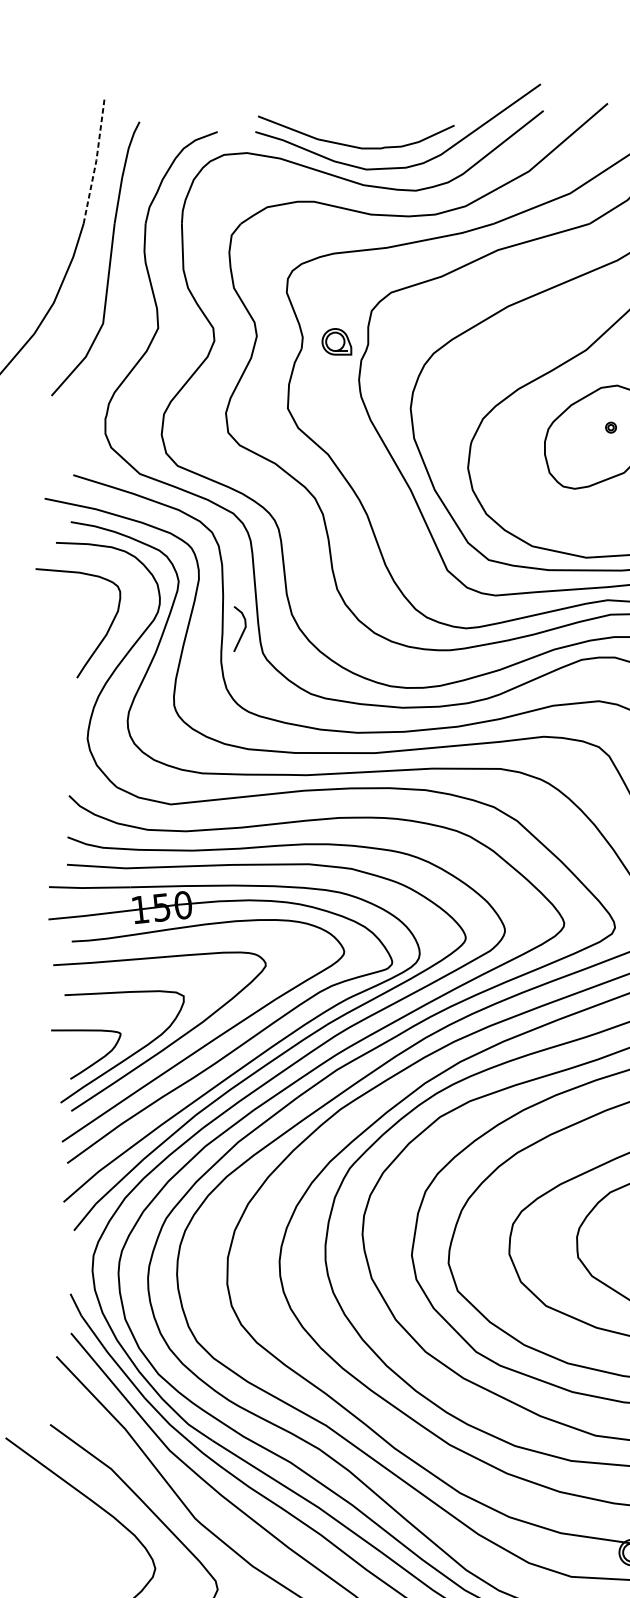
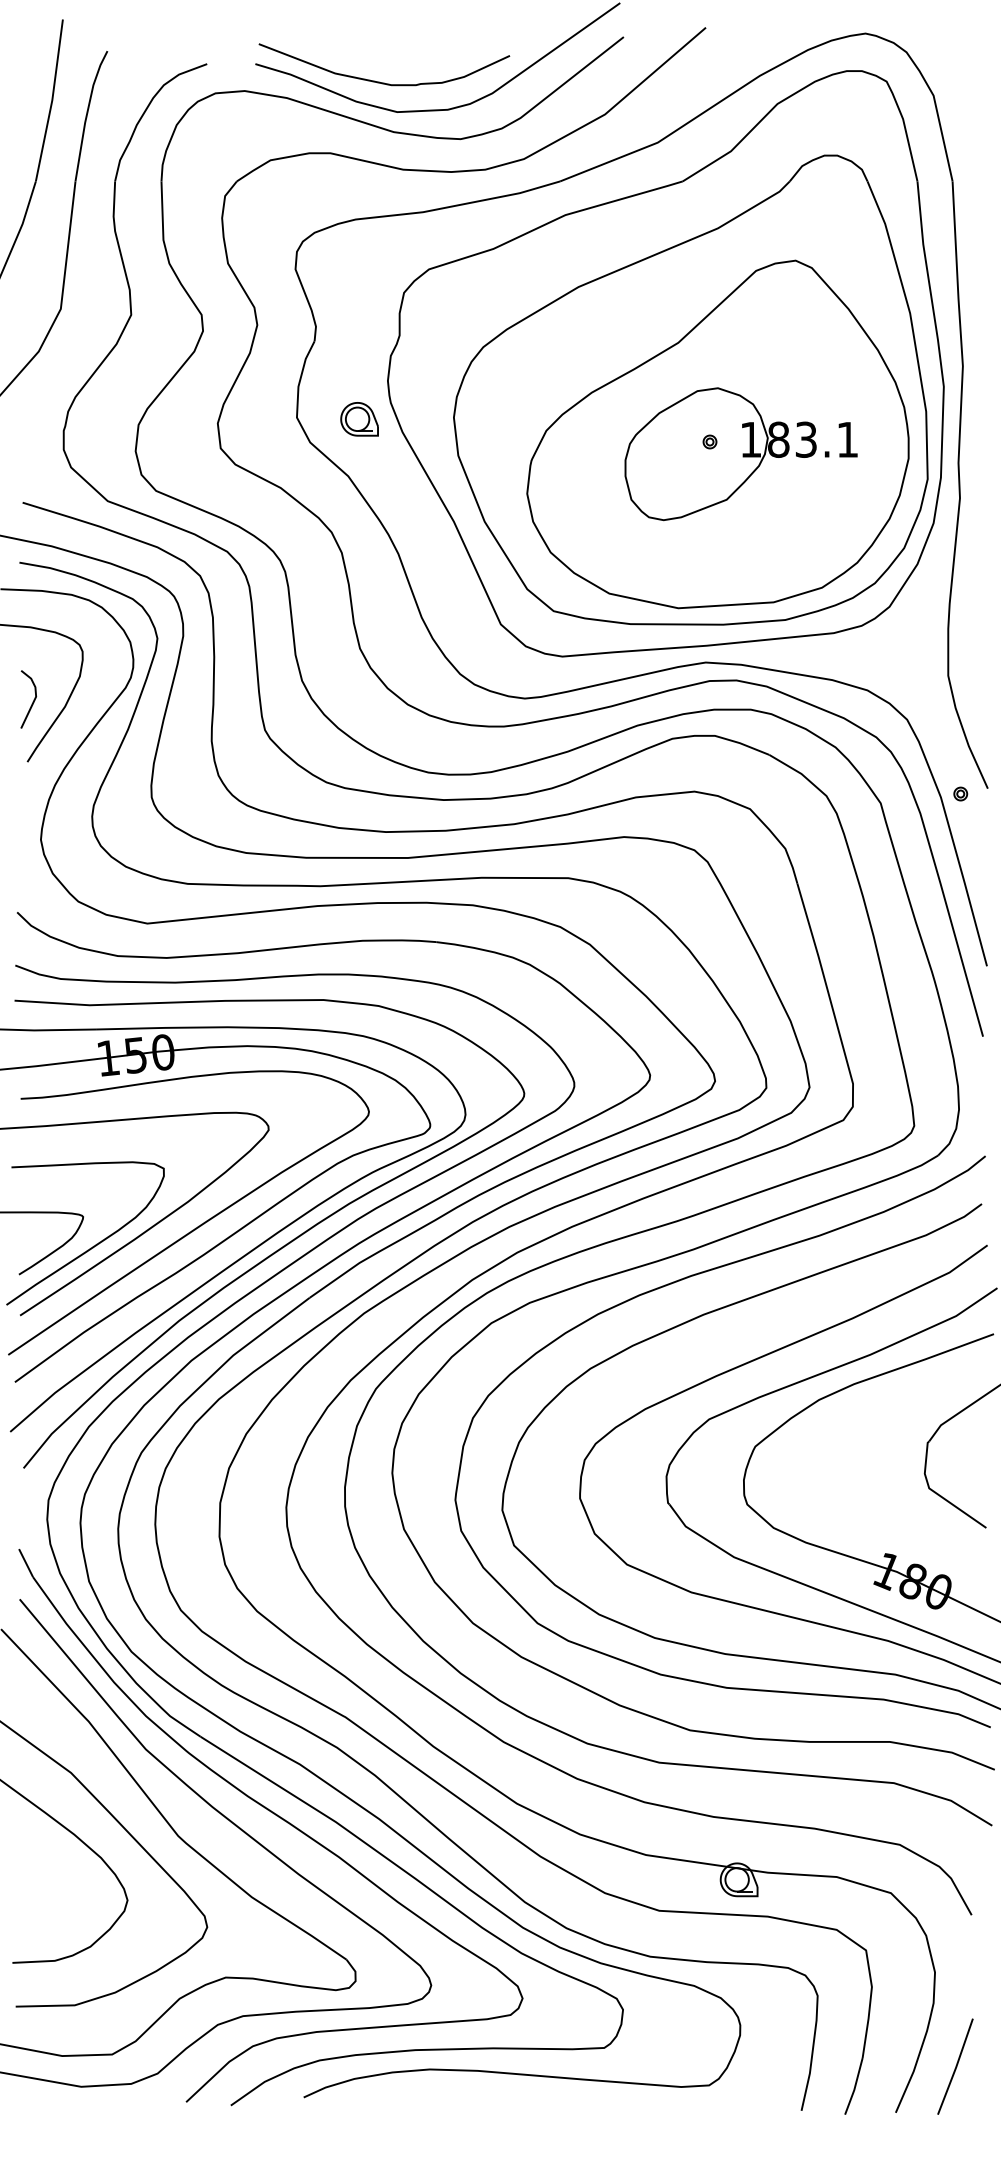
line: (96, 160) -> (52, 100), dashed -> solid
part: (336, 341) -> (359, 419), moved
line: (242, 630) -> (32, 701), moved

